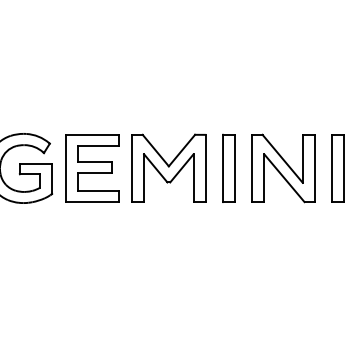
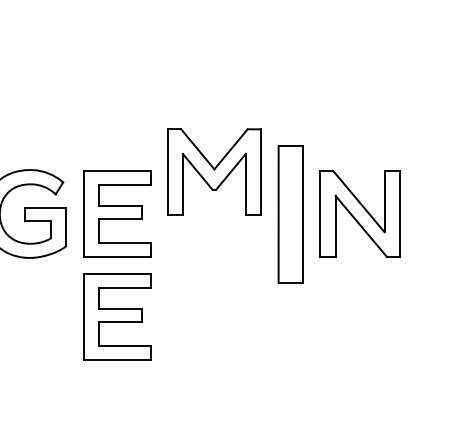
part: (168, 167) -> (213, 170), moved
part: (228, 167) -> (290, 212), size x1.6
part: (337, 168) -> (428, 214), removed
part: (92, 249) -> (117, 316), added

